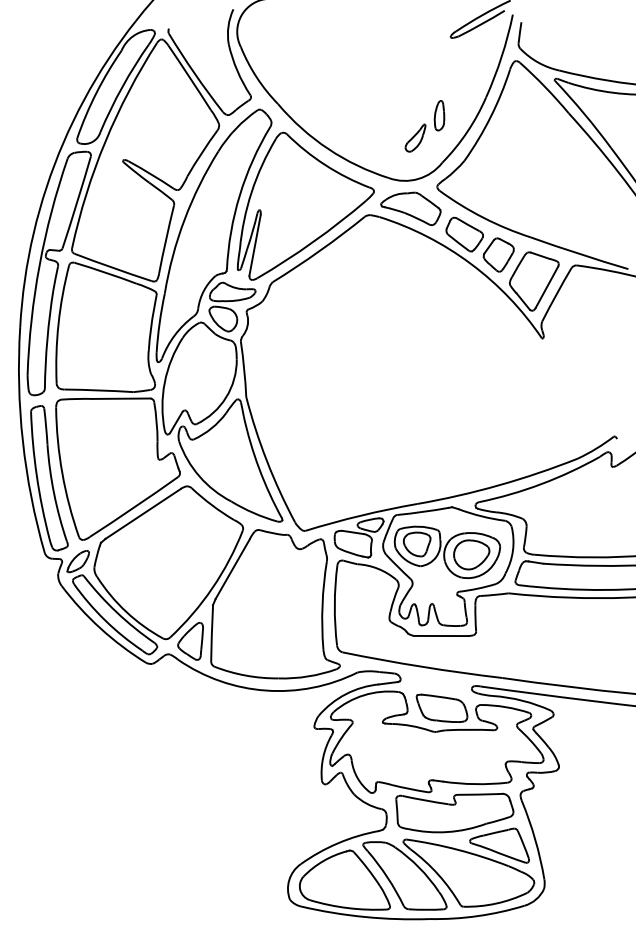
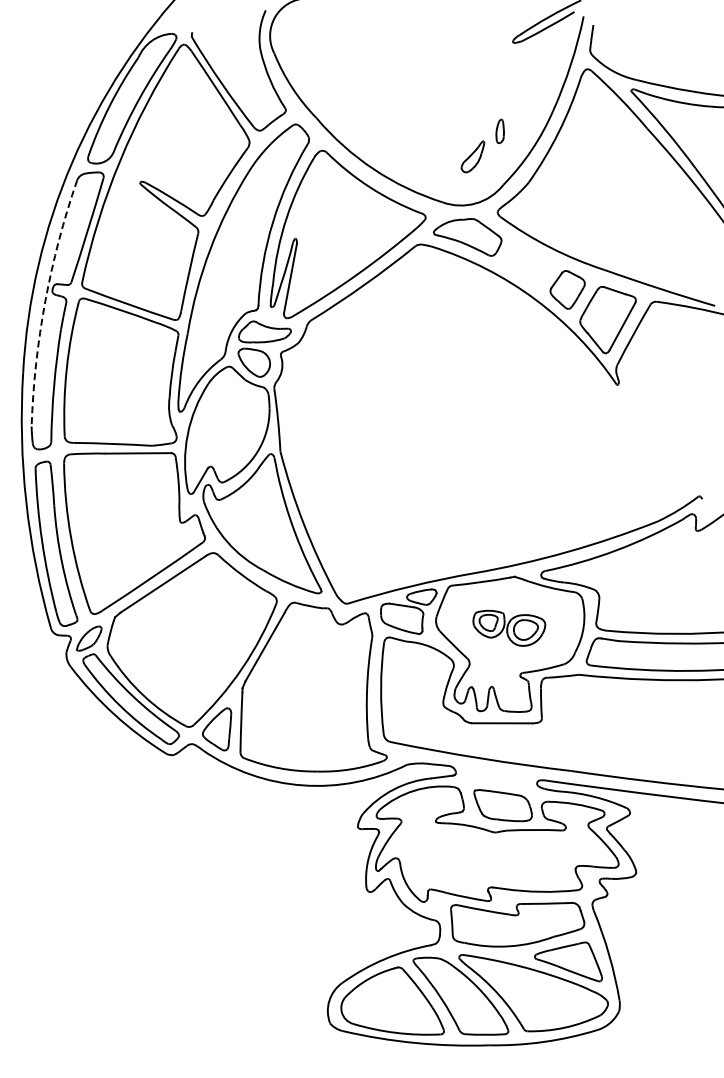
part: (438, 115) -> (499, 131), size x0.7
part: (464, 234) -> (528, 266), removed
arc: (39, 265) -> (45, 301), solid -> dashed
part: (447, 552) -> (509, 628), size x0.6

